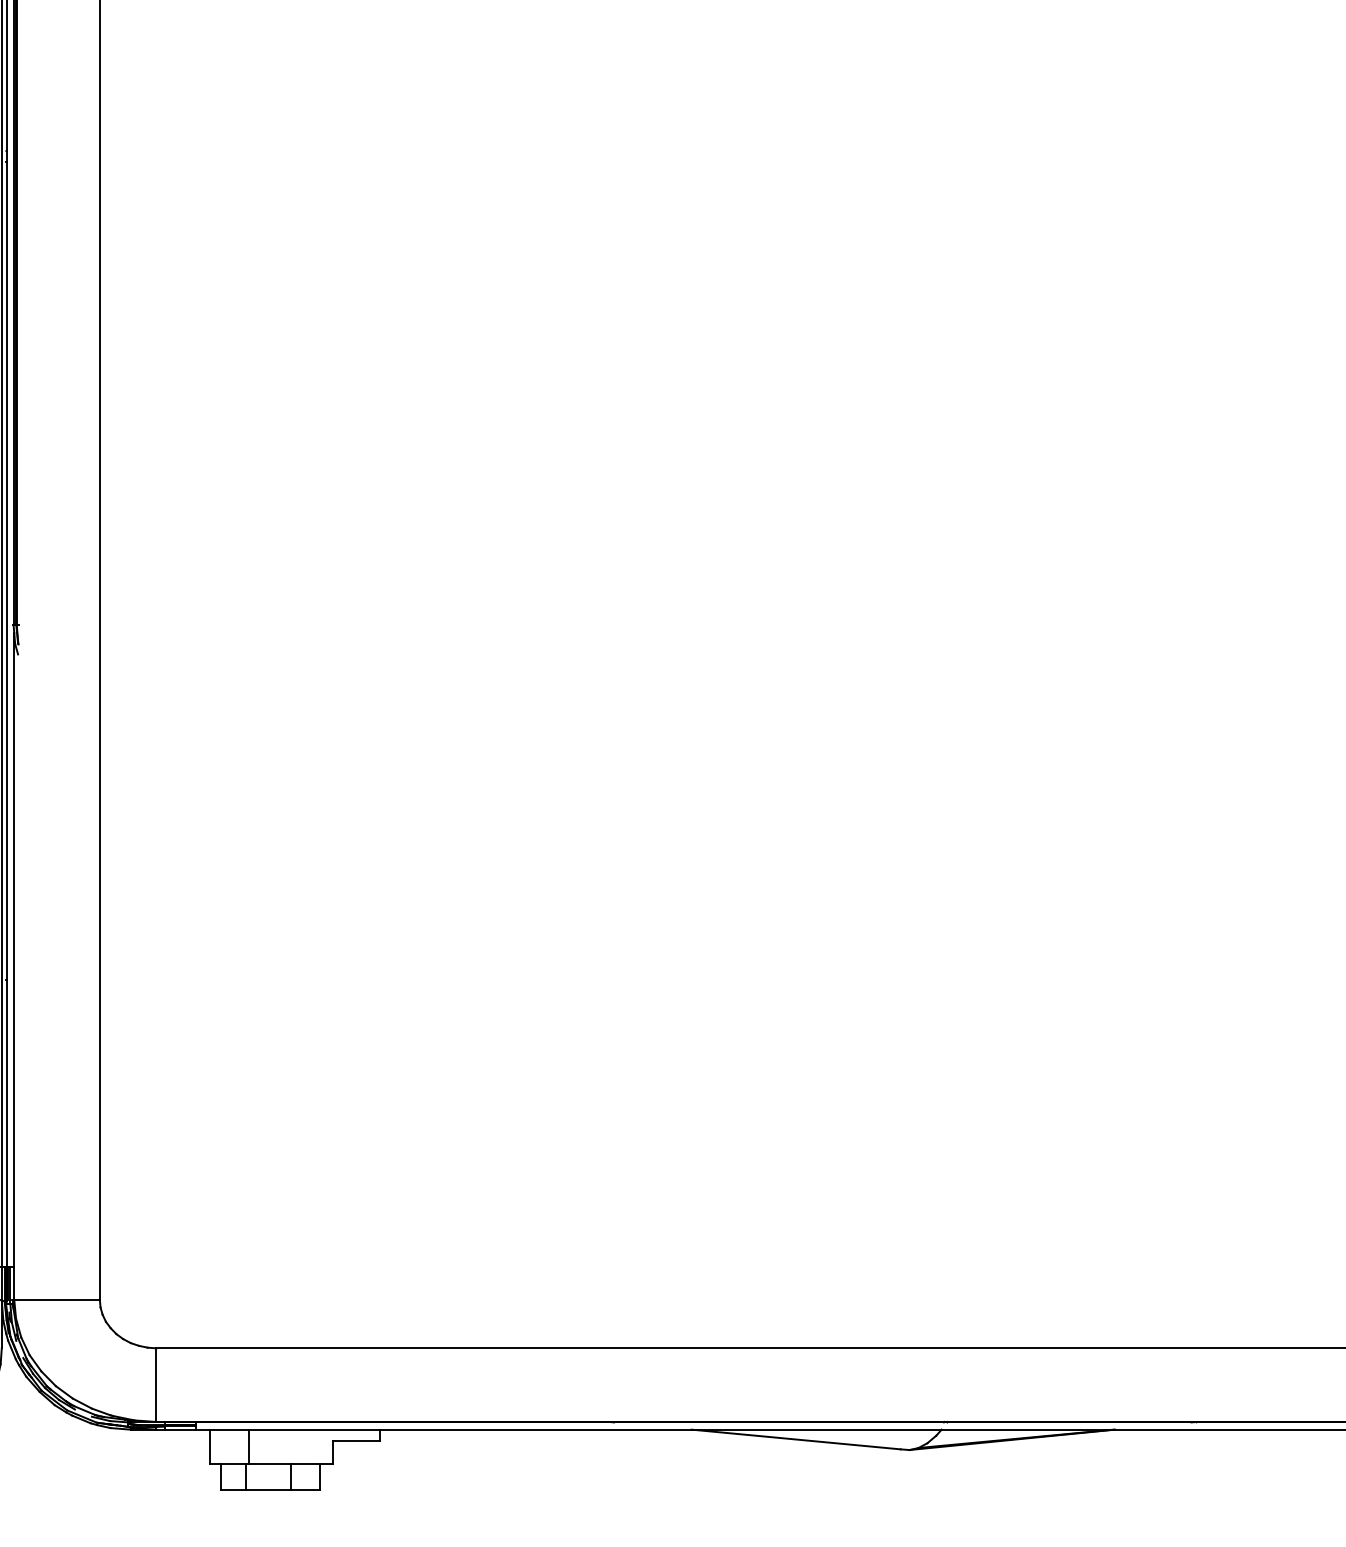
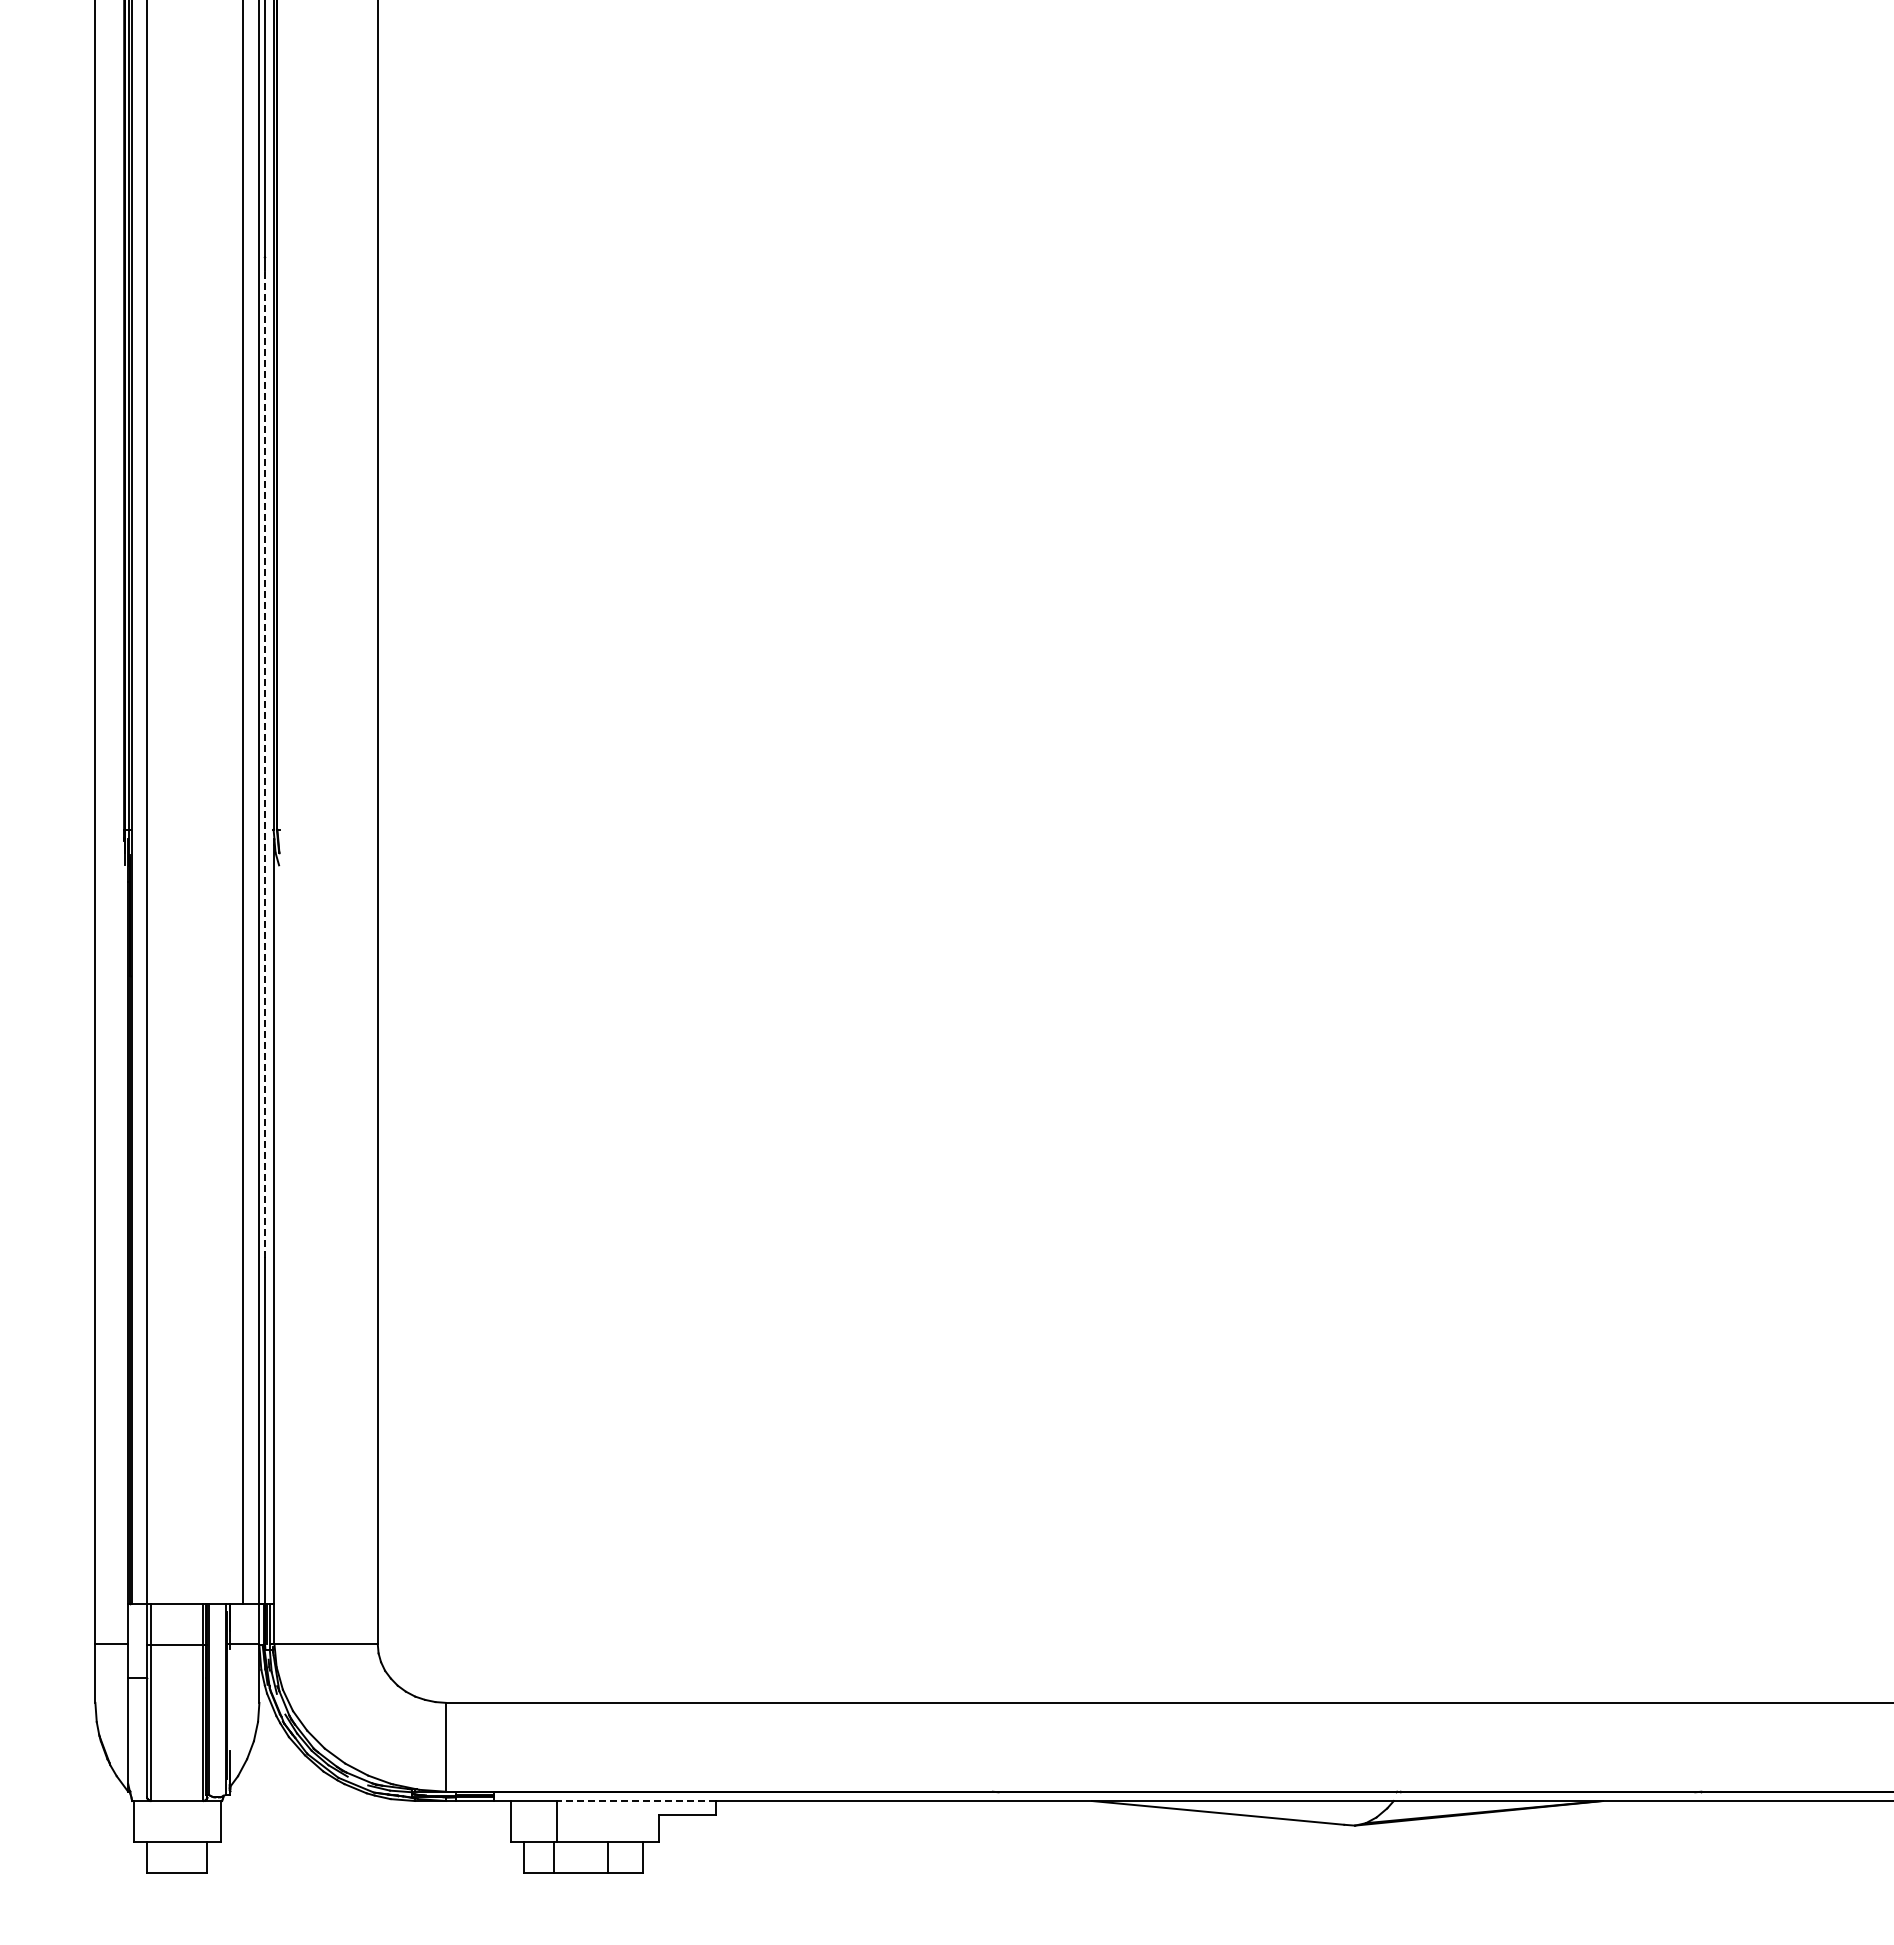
line: (6, 570) -> (265, 764), solid -> dashed
line: (314, 1430) -> (636, 1801), solid -> dashed

